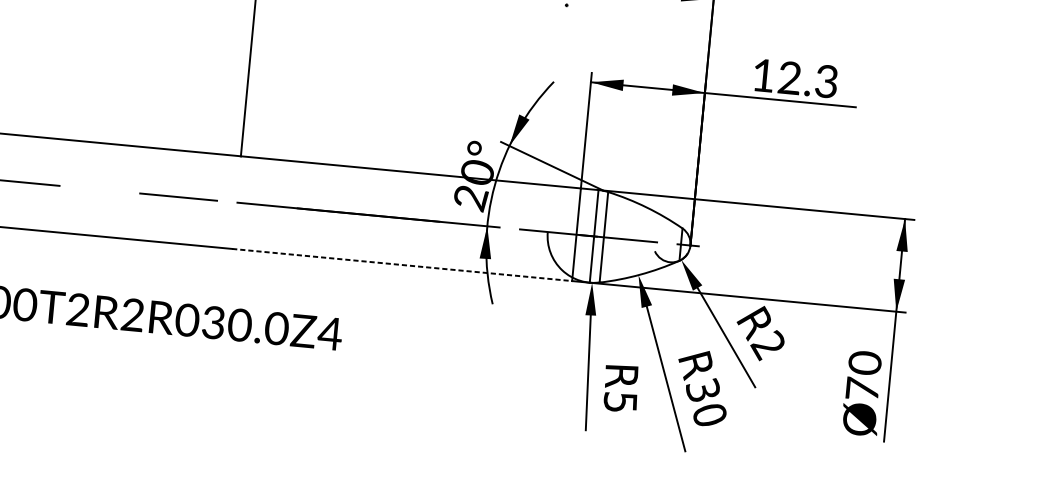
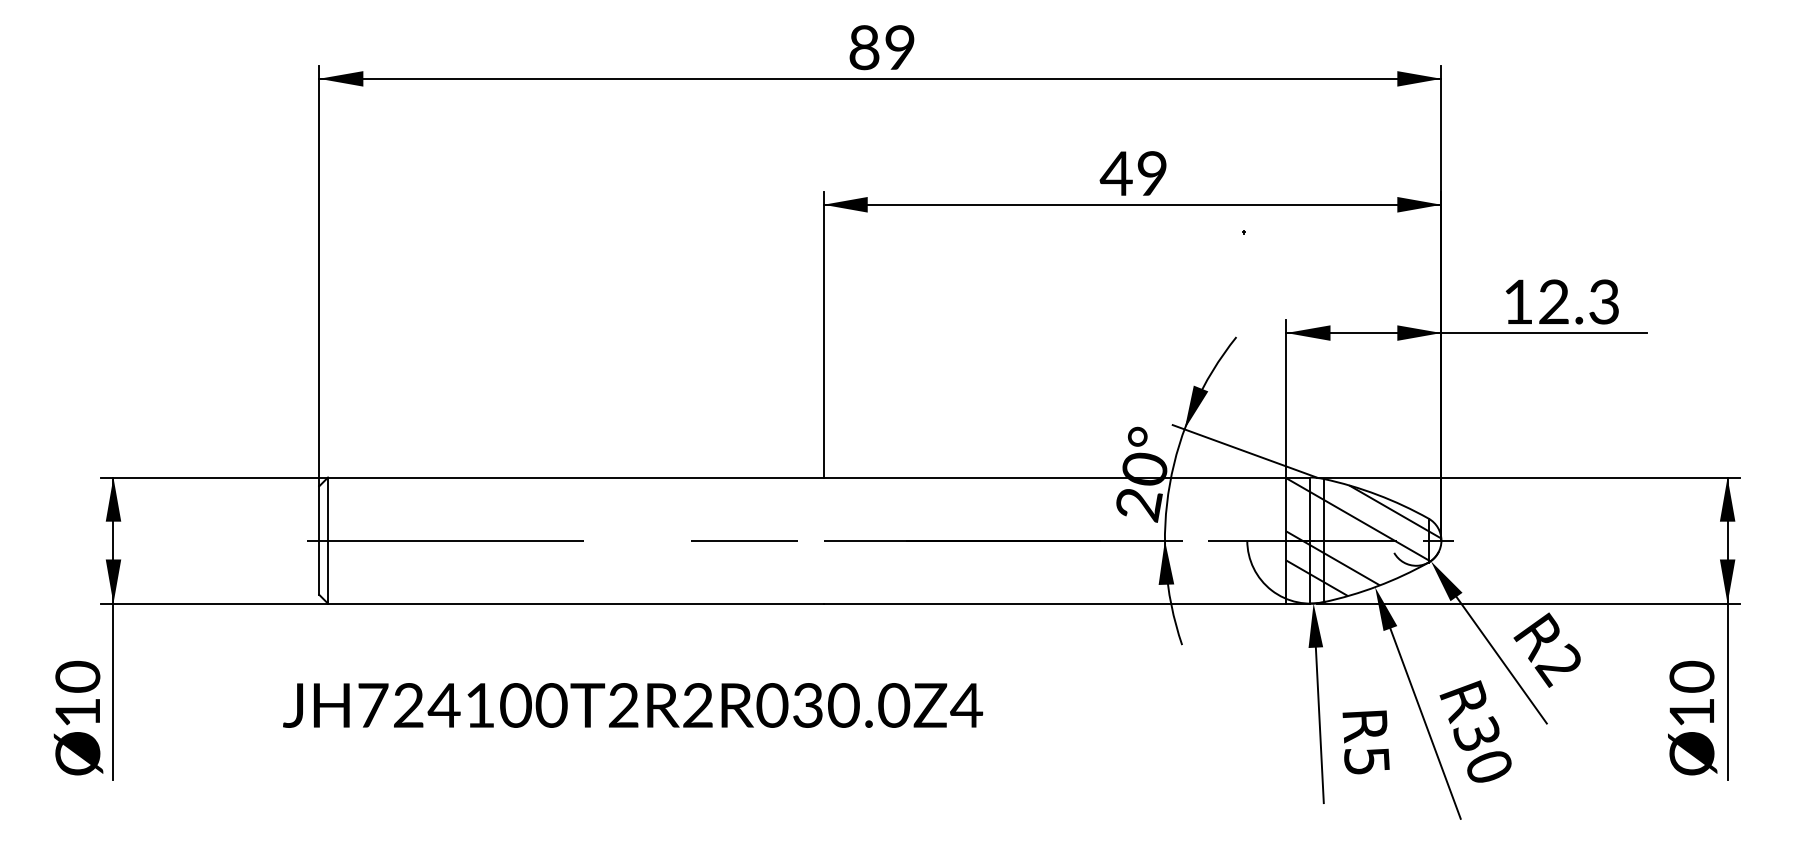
hatch: (633, 237) -> (1363, 537), added
line: (402, 264) -> (1055, 603), dashed -> solid
text: (862, 389) -> (1691, 712), 70 -> 10

